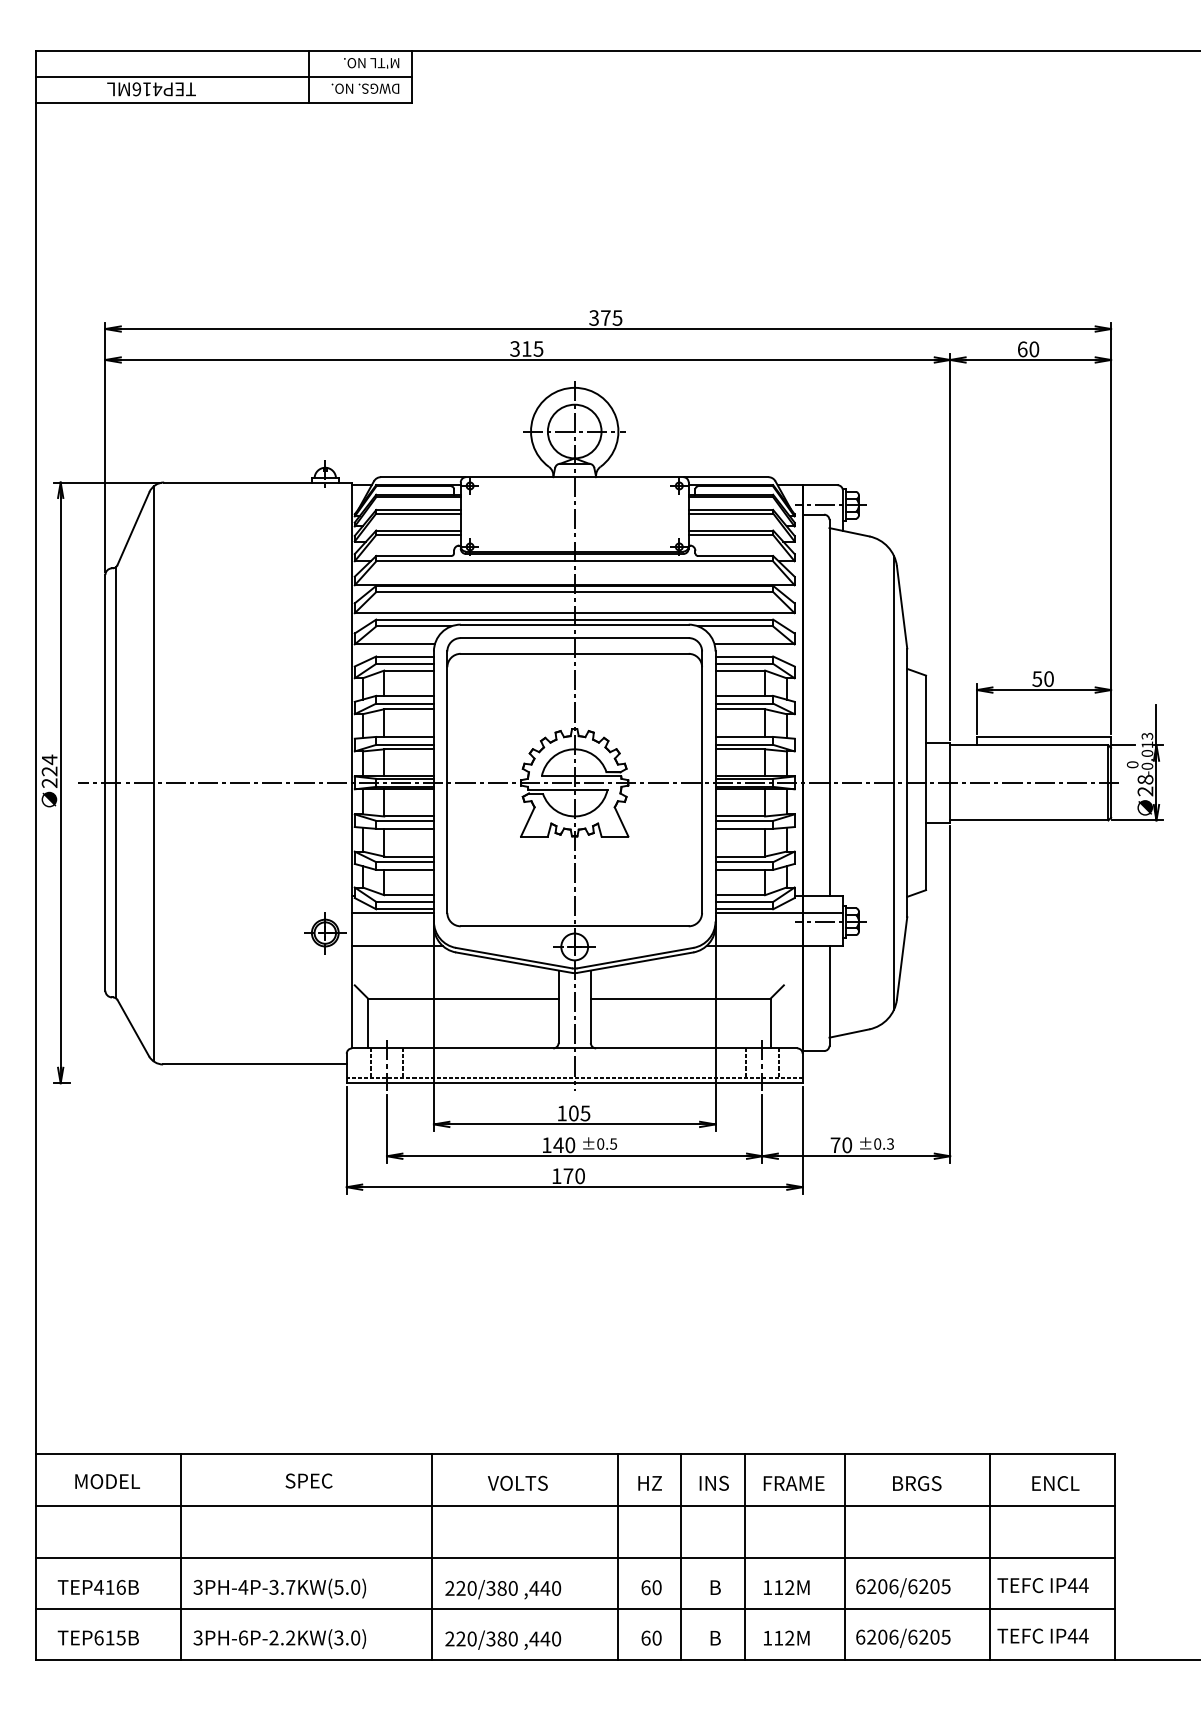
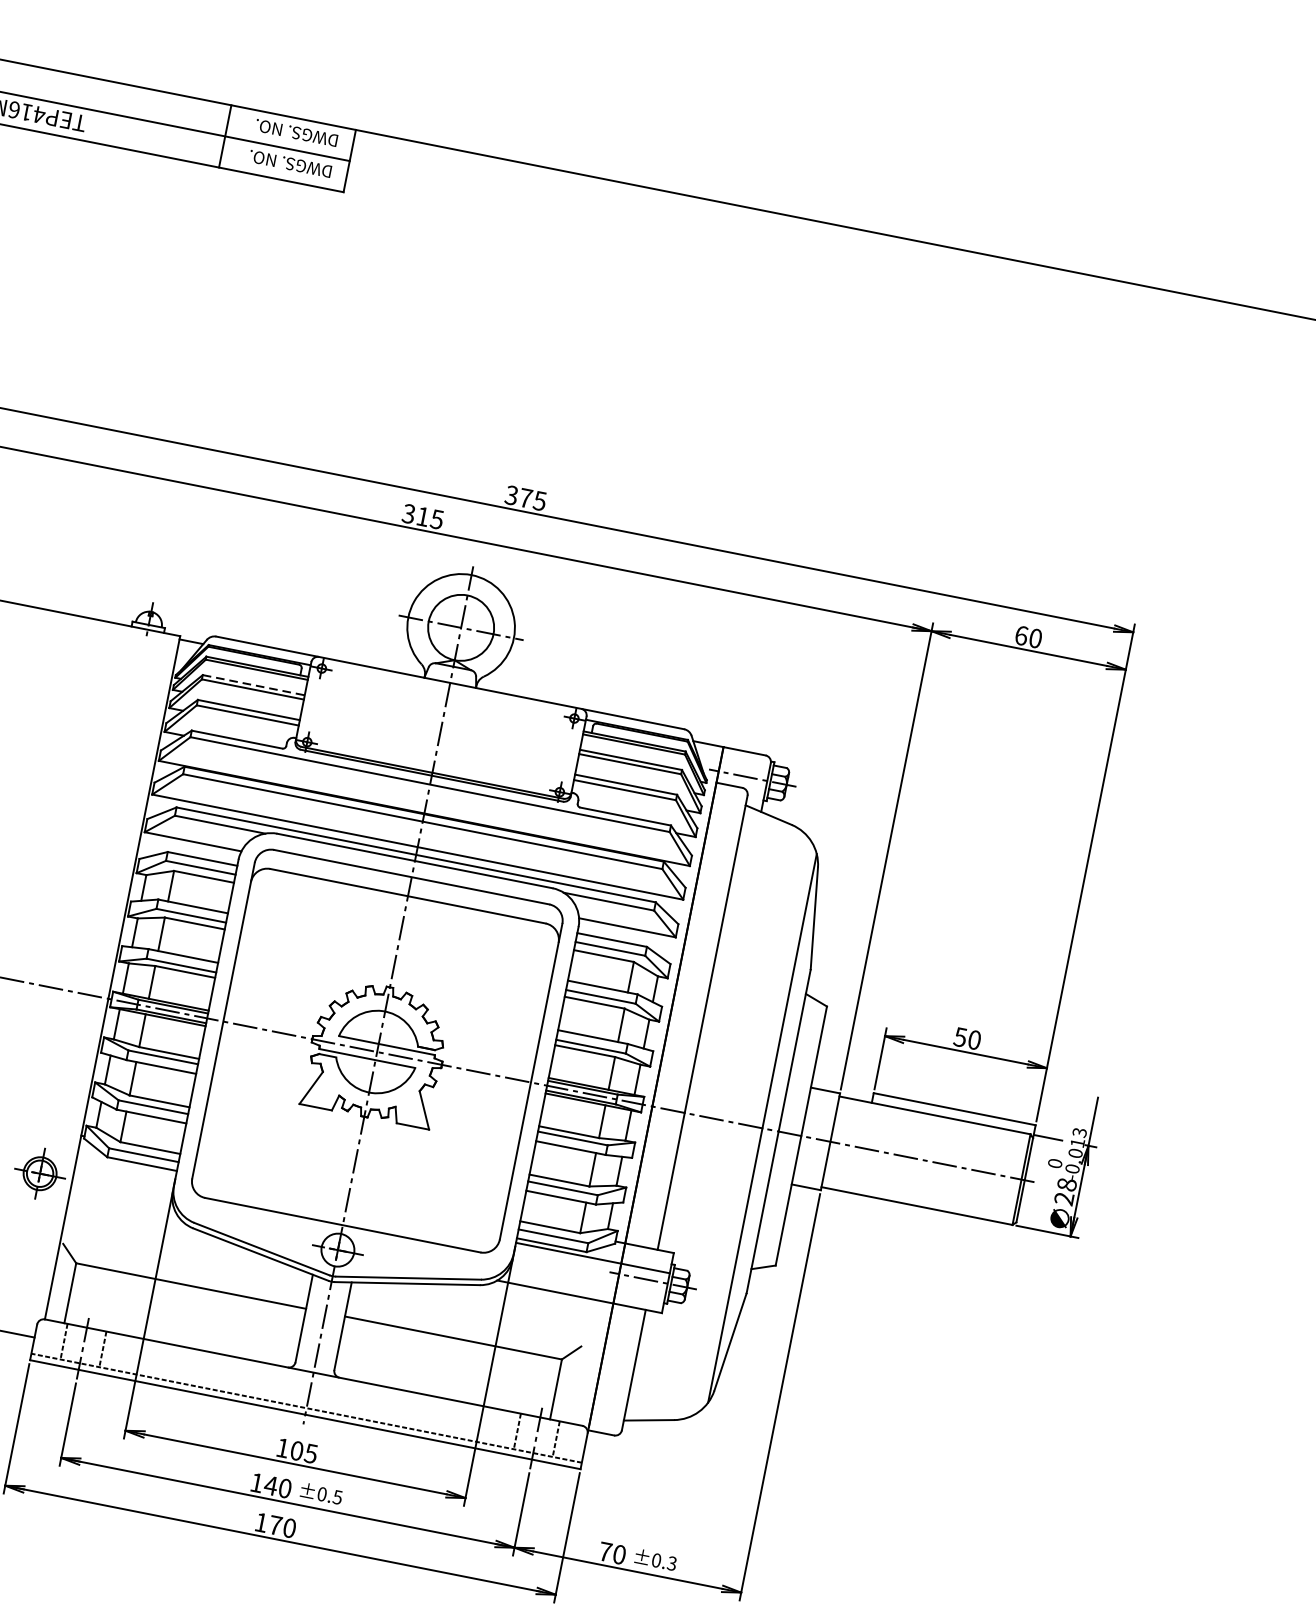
text: (364, 63) -> (295, 133), M'TL NO. -> DWGS. NO.
line: (419, 509) -> (255, 684), solid -> dashed
line: (392, 913) -> (125, 1166), removed
line: (397, 946) -> (124, 1207), removed

